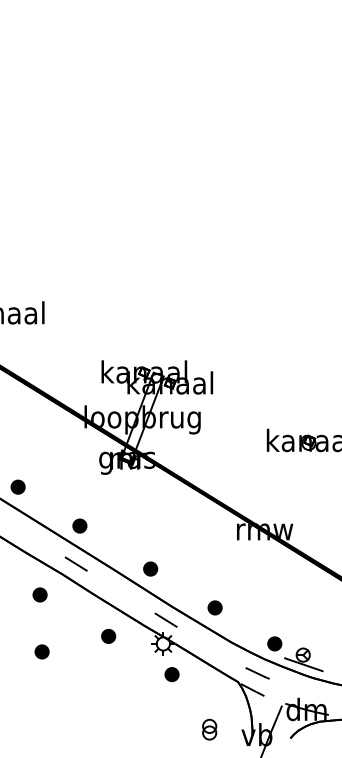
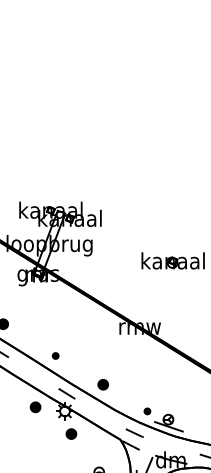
part: (150, 568) -> (55, 355), size x0.6
part: (108, 635) -> (35, 406), moved
part: (274, 643) -> (147, 411), size x0.6

